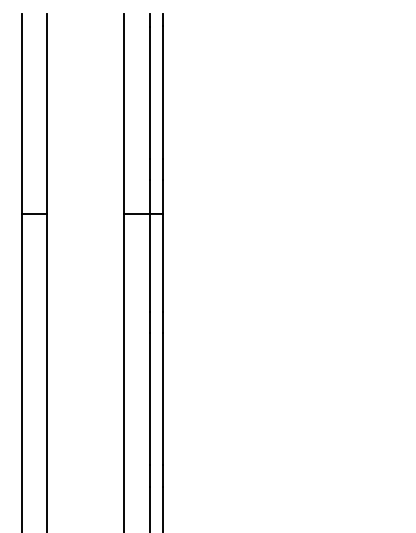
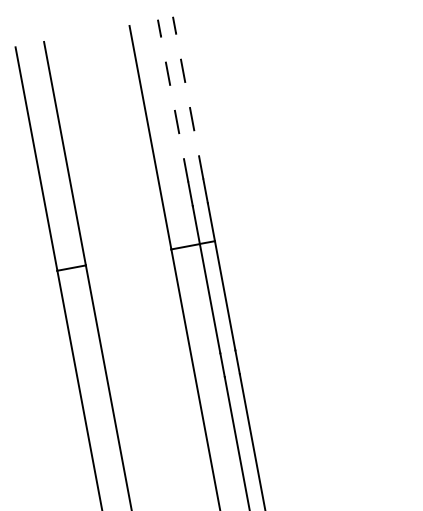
line: (149, 92) -> (174, 108), solid -> dashed
line: (163, 92) -> (189, 105), solid -> dashed

